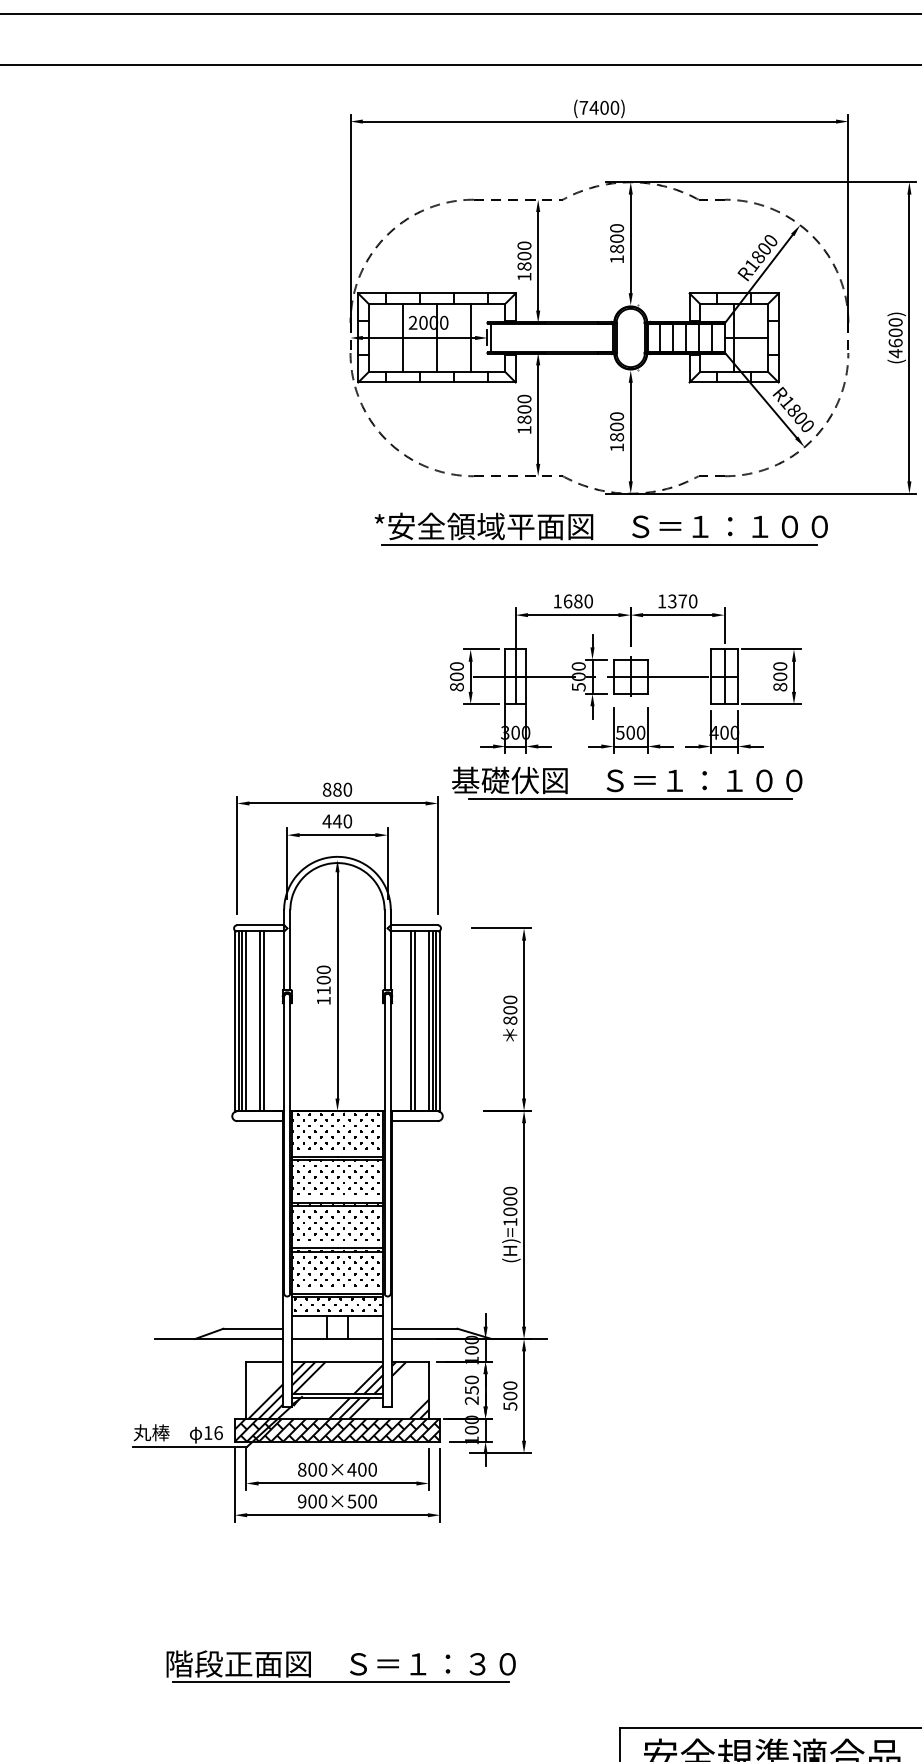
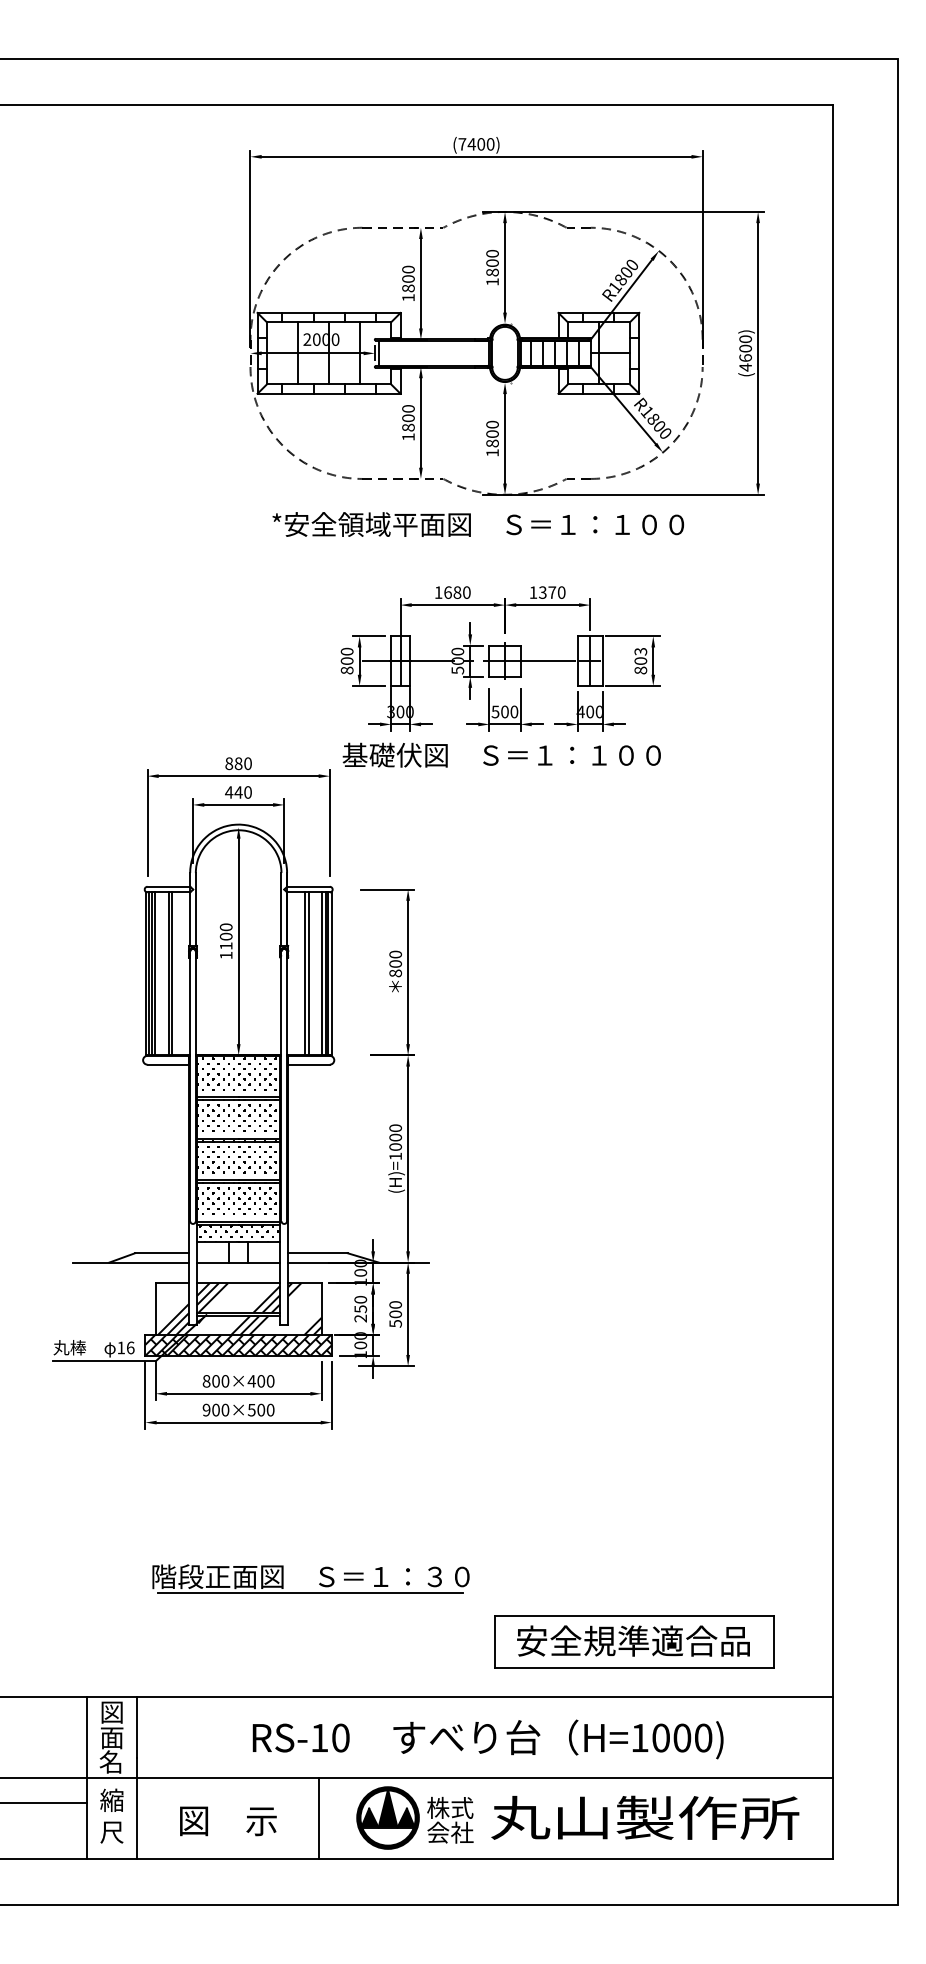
line: (599, 545) -> (476, 541), removed
text: (779, 666) -> (640, 651), 800 -> 803
line: (630, 798) -> (504, 771), removed
part: (350, 1671) -> (319, 1583), moved

